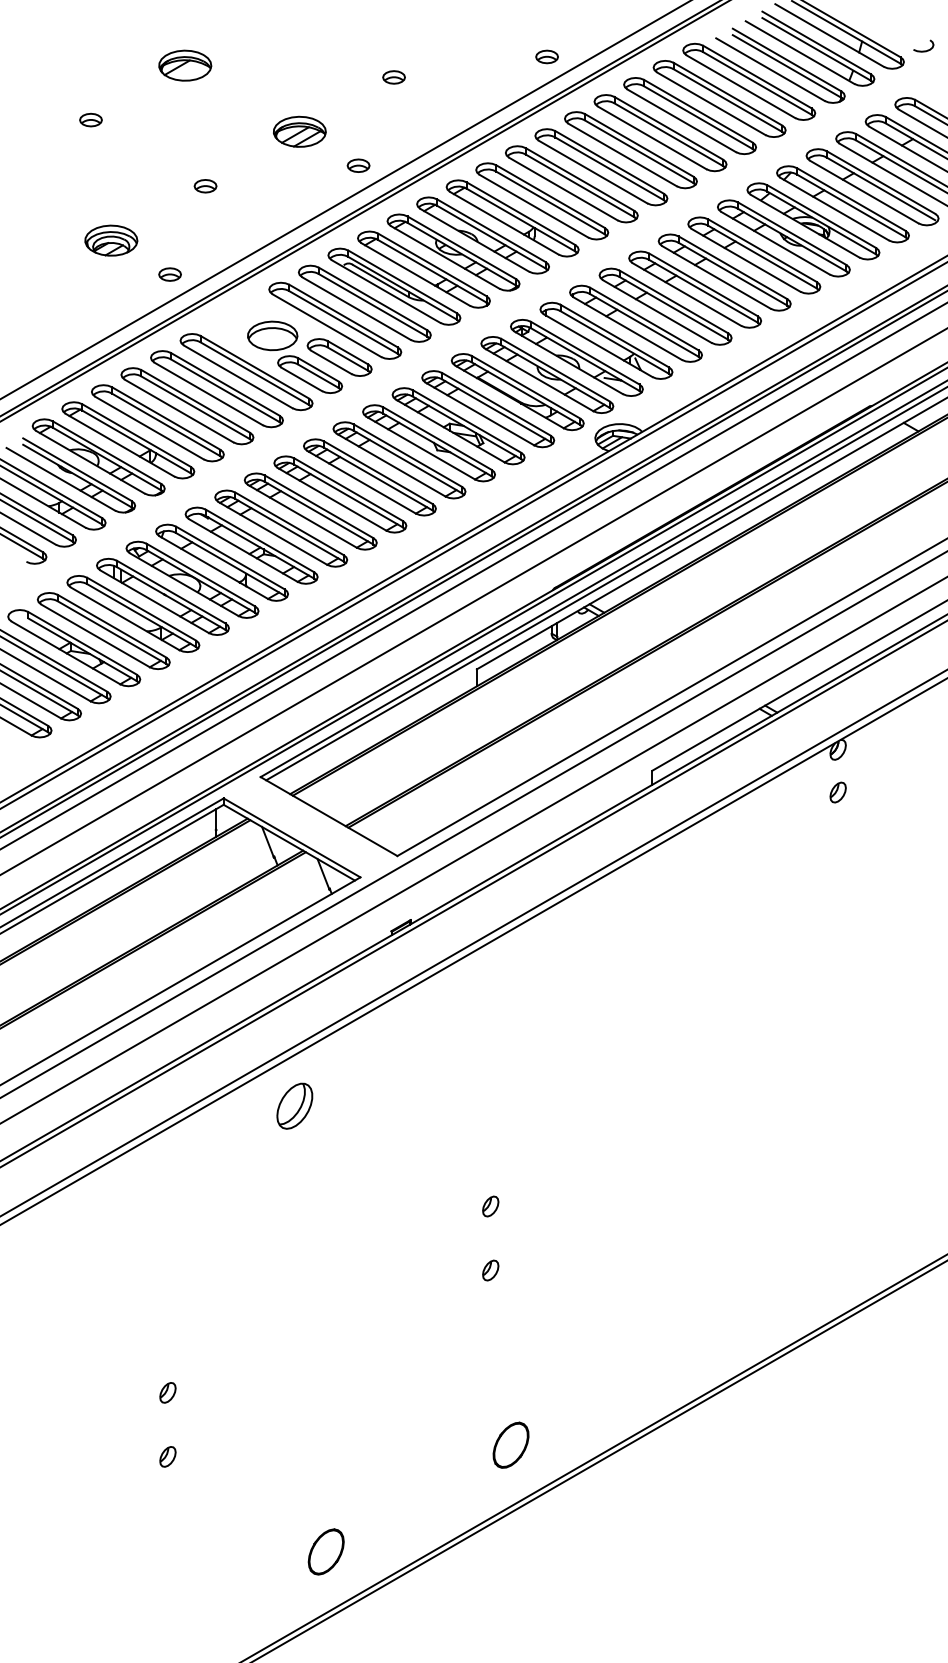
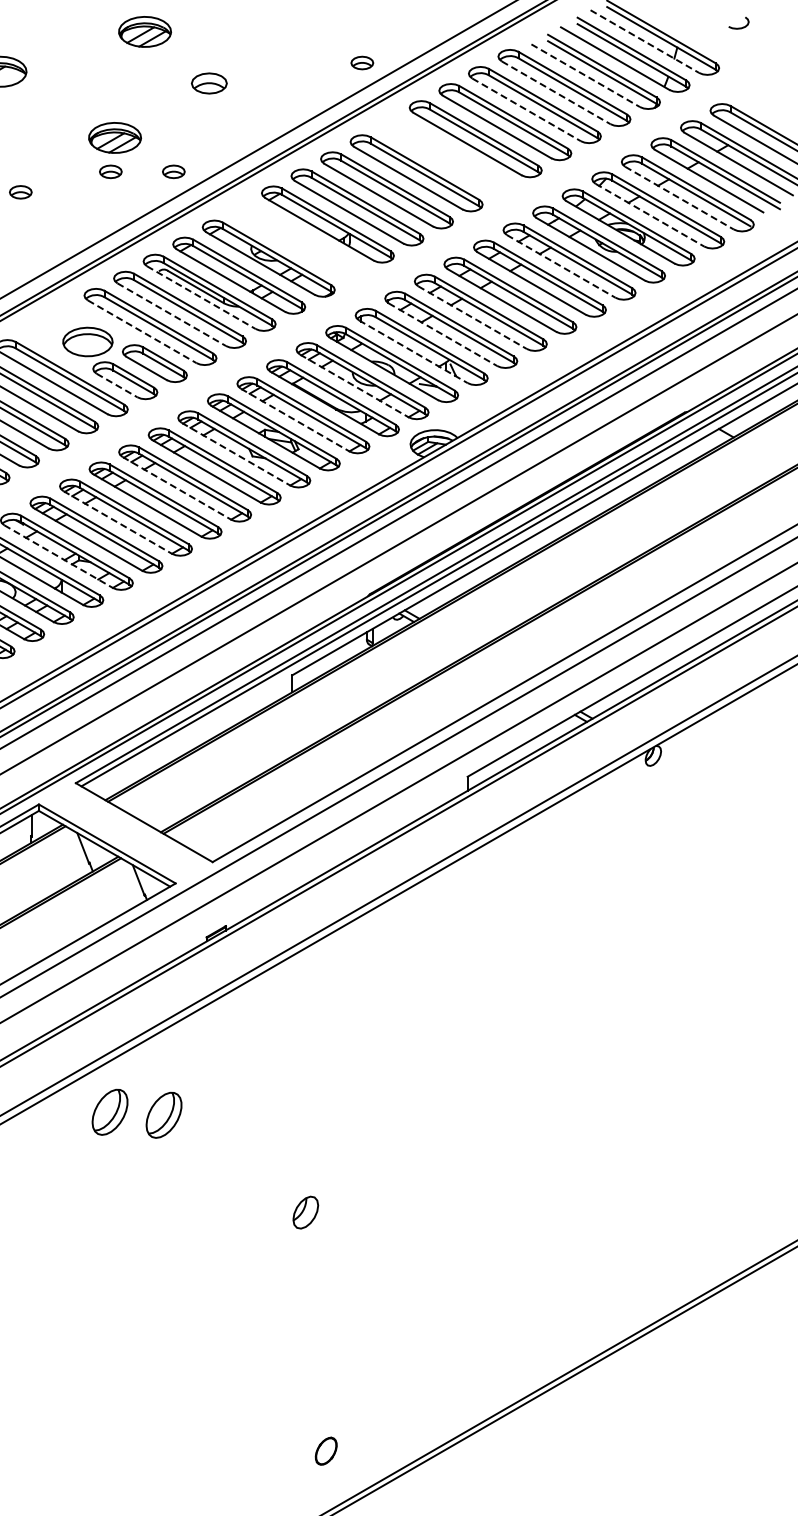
part: (329, 25) -> (144, 31), added
line: (829, 35) -> (644, 41), solid -> dashed
curve: (923, 50) -> (738, 27), moved
line: (770, 69) -> (585, 75), solid -> dashed
part: (393, 77) -> (208, 83), size x1.6
line: (740, 86) -> (555, 92), solid -> dashed
line: (711, 103) -> (526, 109), solid -> dashed
part: (630, 150) -> (445, 156), removed
part: (295, 165) -> (110, 171), added
line: (864, 192) -> (679, 198), solid -> dashed
line: (834, 209) -> (649, 215), solid -> dashed
part: (482, 235) -> (297, 241), removed
line: (746, 260) -> (561, 266), solid -> dashed
line: (386, 291) -> (201, 297), solid -> dashed
line: (356, 308) -> (171, 314), solid -> dashed
line: (657, 311) -> (472, 317), solid -> dashed
line: (326, 325) -> (141, 331), solid -> dashed
line: (627, 328) -> (442, 334), solid -> dashed
line: (598, 345) -> (413, 351), solid -> dashed
line: (302, 379) -> (117, 385), solid -> dashed
line: (539, 379) -> (354, 385), solid -> dashed
line: (479, 413) -> (294, 419), solid -> dashed
line: (420, 448) -> (235, 454), solid -> dashed
line: (361, 482) -> (176, 488), solid -> dashed
line: (302, 516) -> (117, 522), solid -> dashed
line: (243, 550) -> (58, 556), solid -> dashed
part: (837, 792) -> (652, 798), removed
part: (348, 1108) -> (163, 1114), added
part: (490, 1206) -> (305, 1212), size x1.6
part: (490, 1270) -> (305, 1276), removed
part: (510, 1444) -> (325, 1450), size x0.6

